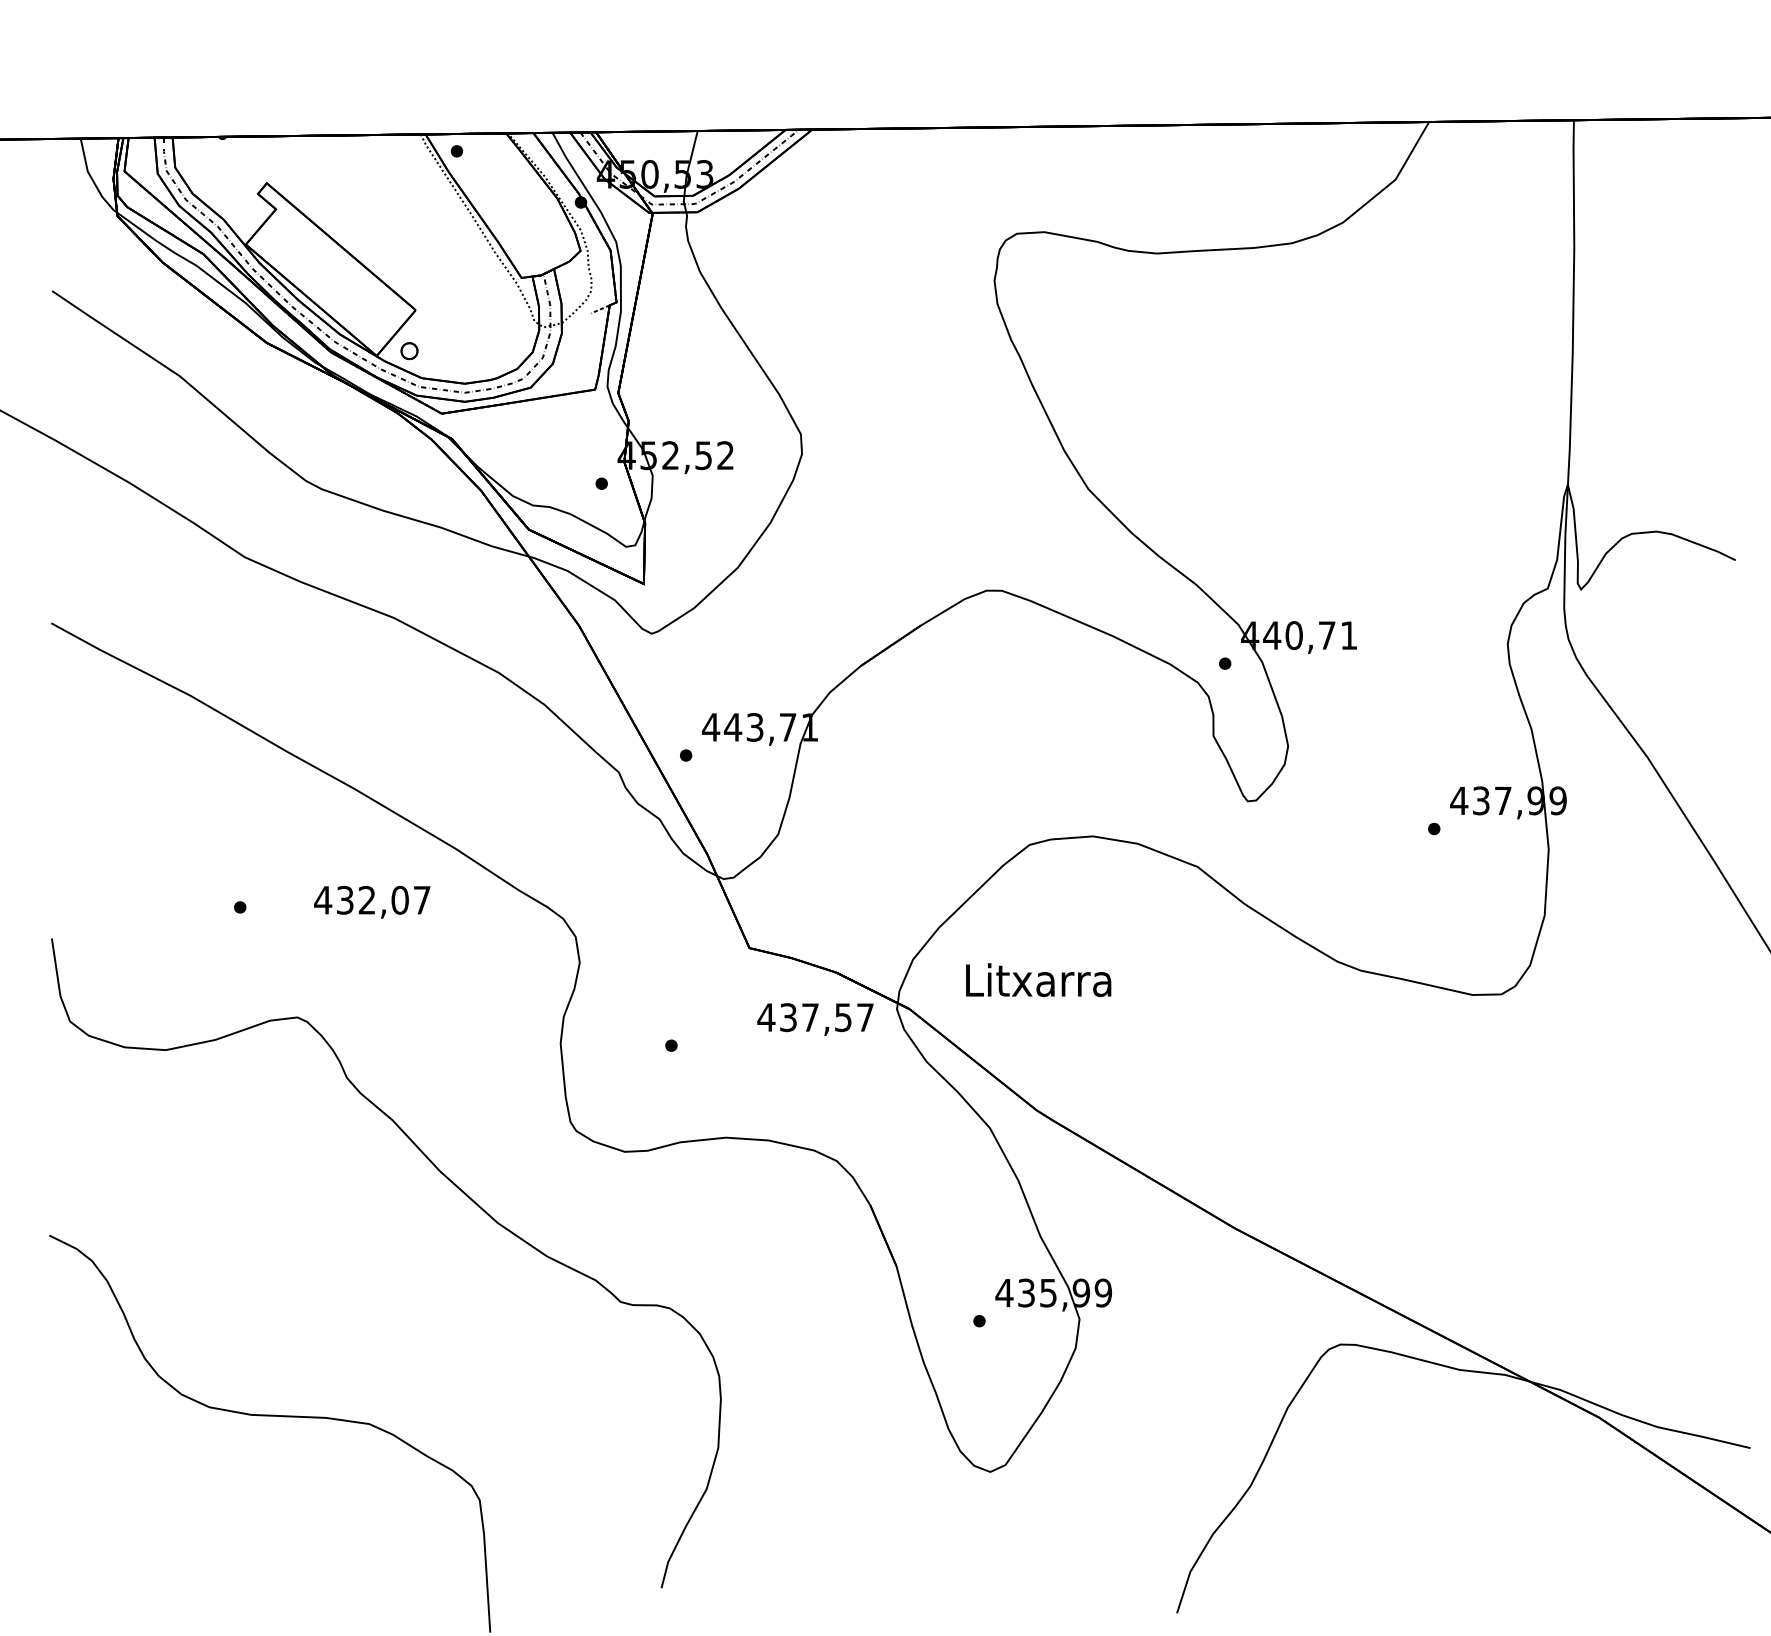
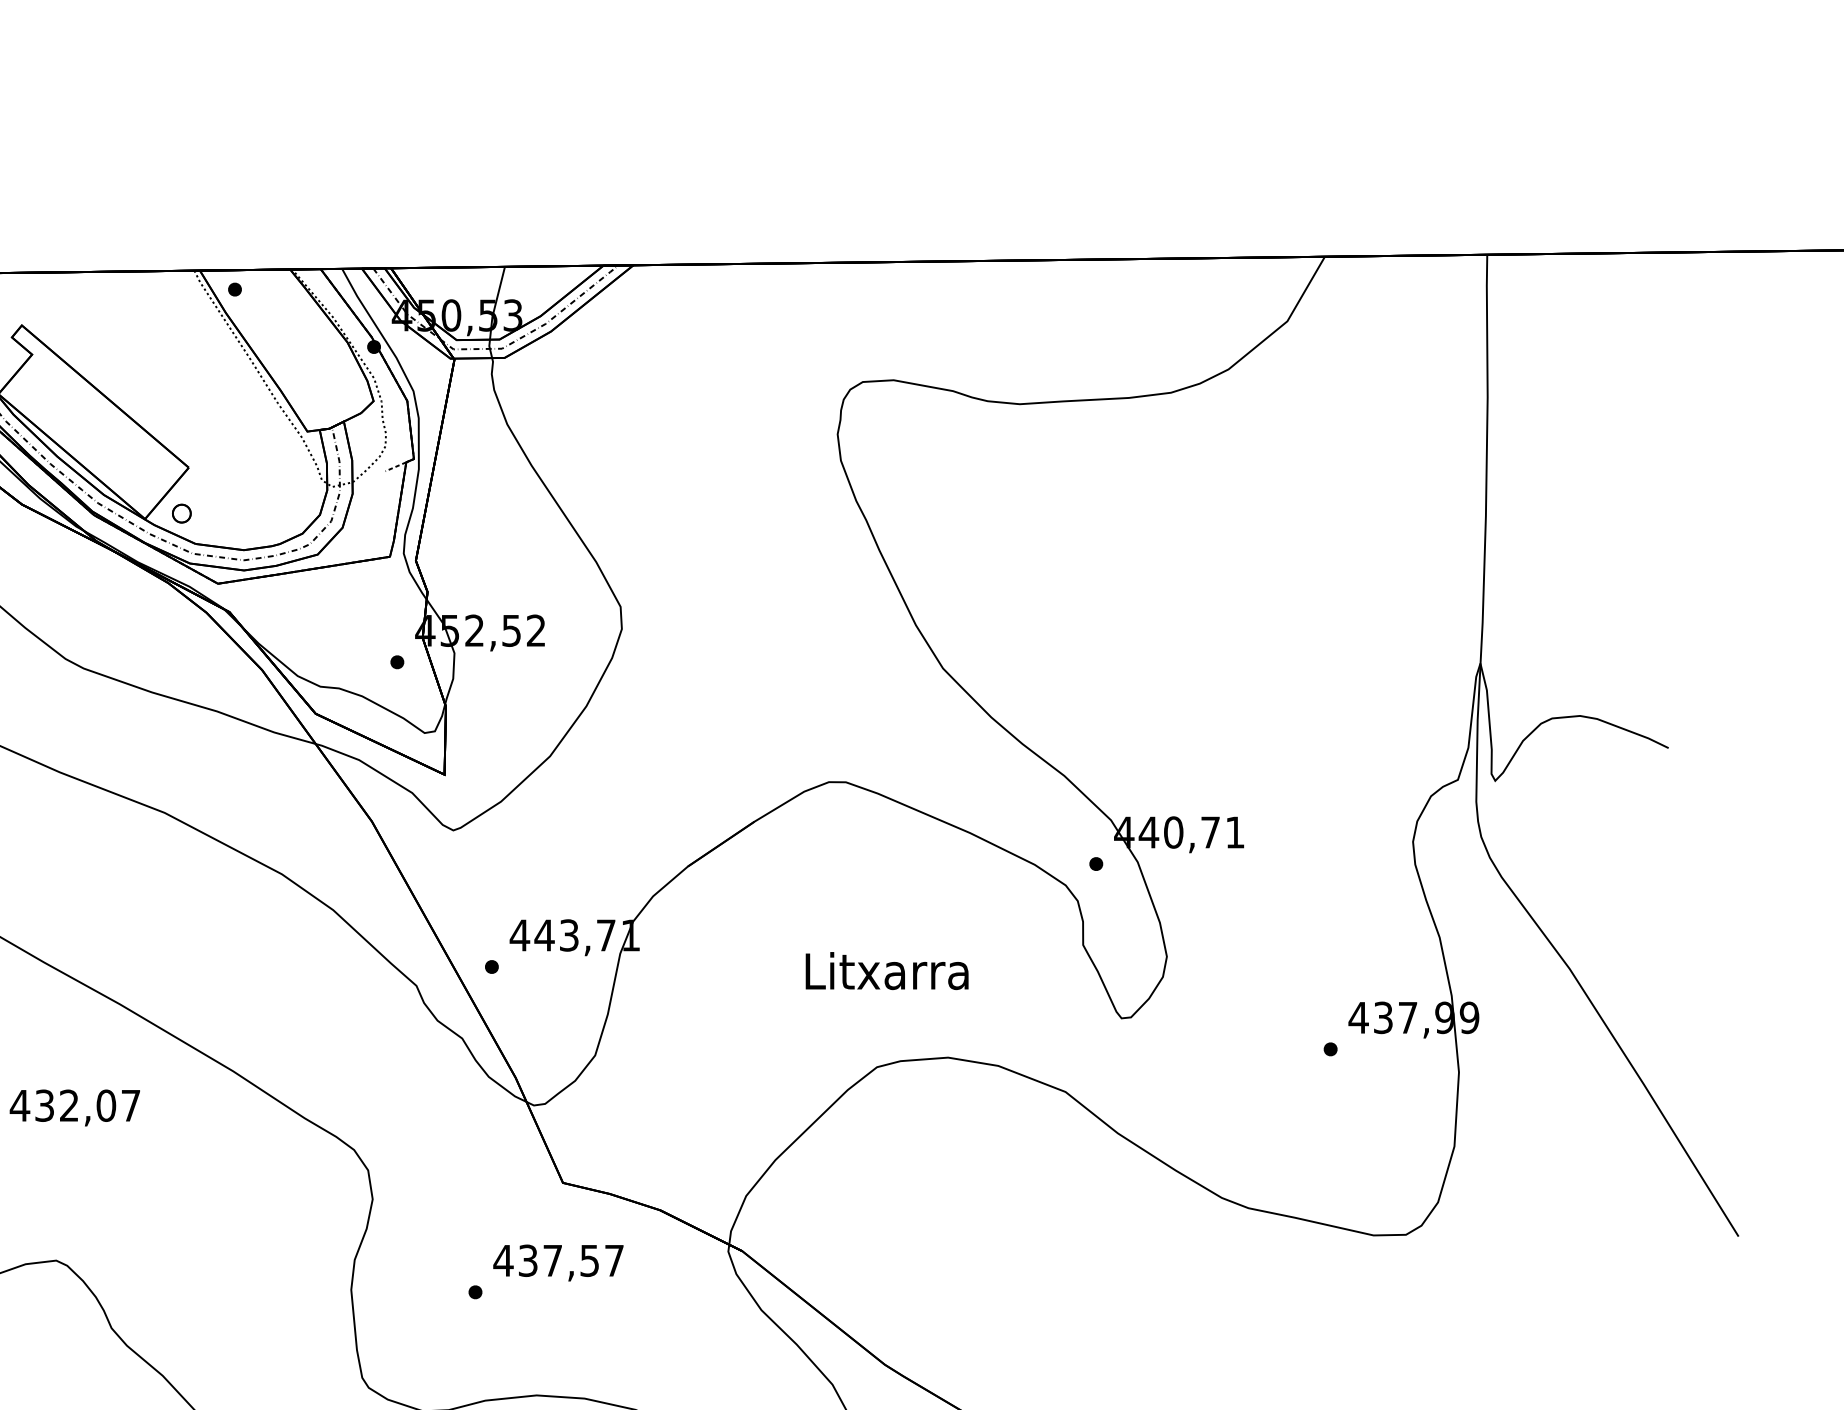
text: (372, 901) -> (75, 1107), moved
text: (1038, 980) -> (886, 971), moved
text: (815, 1019) -> (558, 1262), moved

